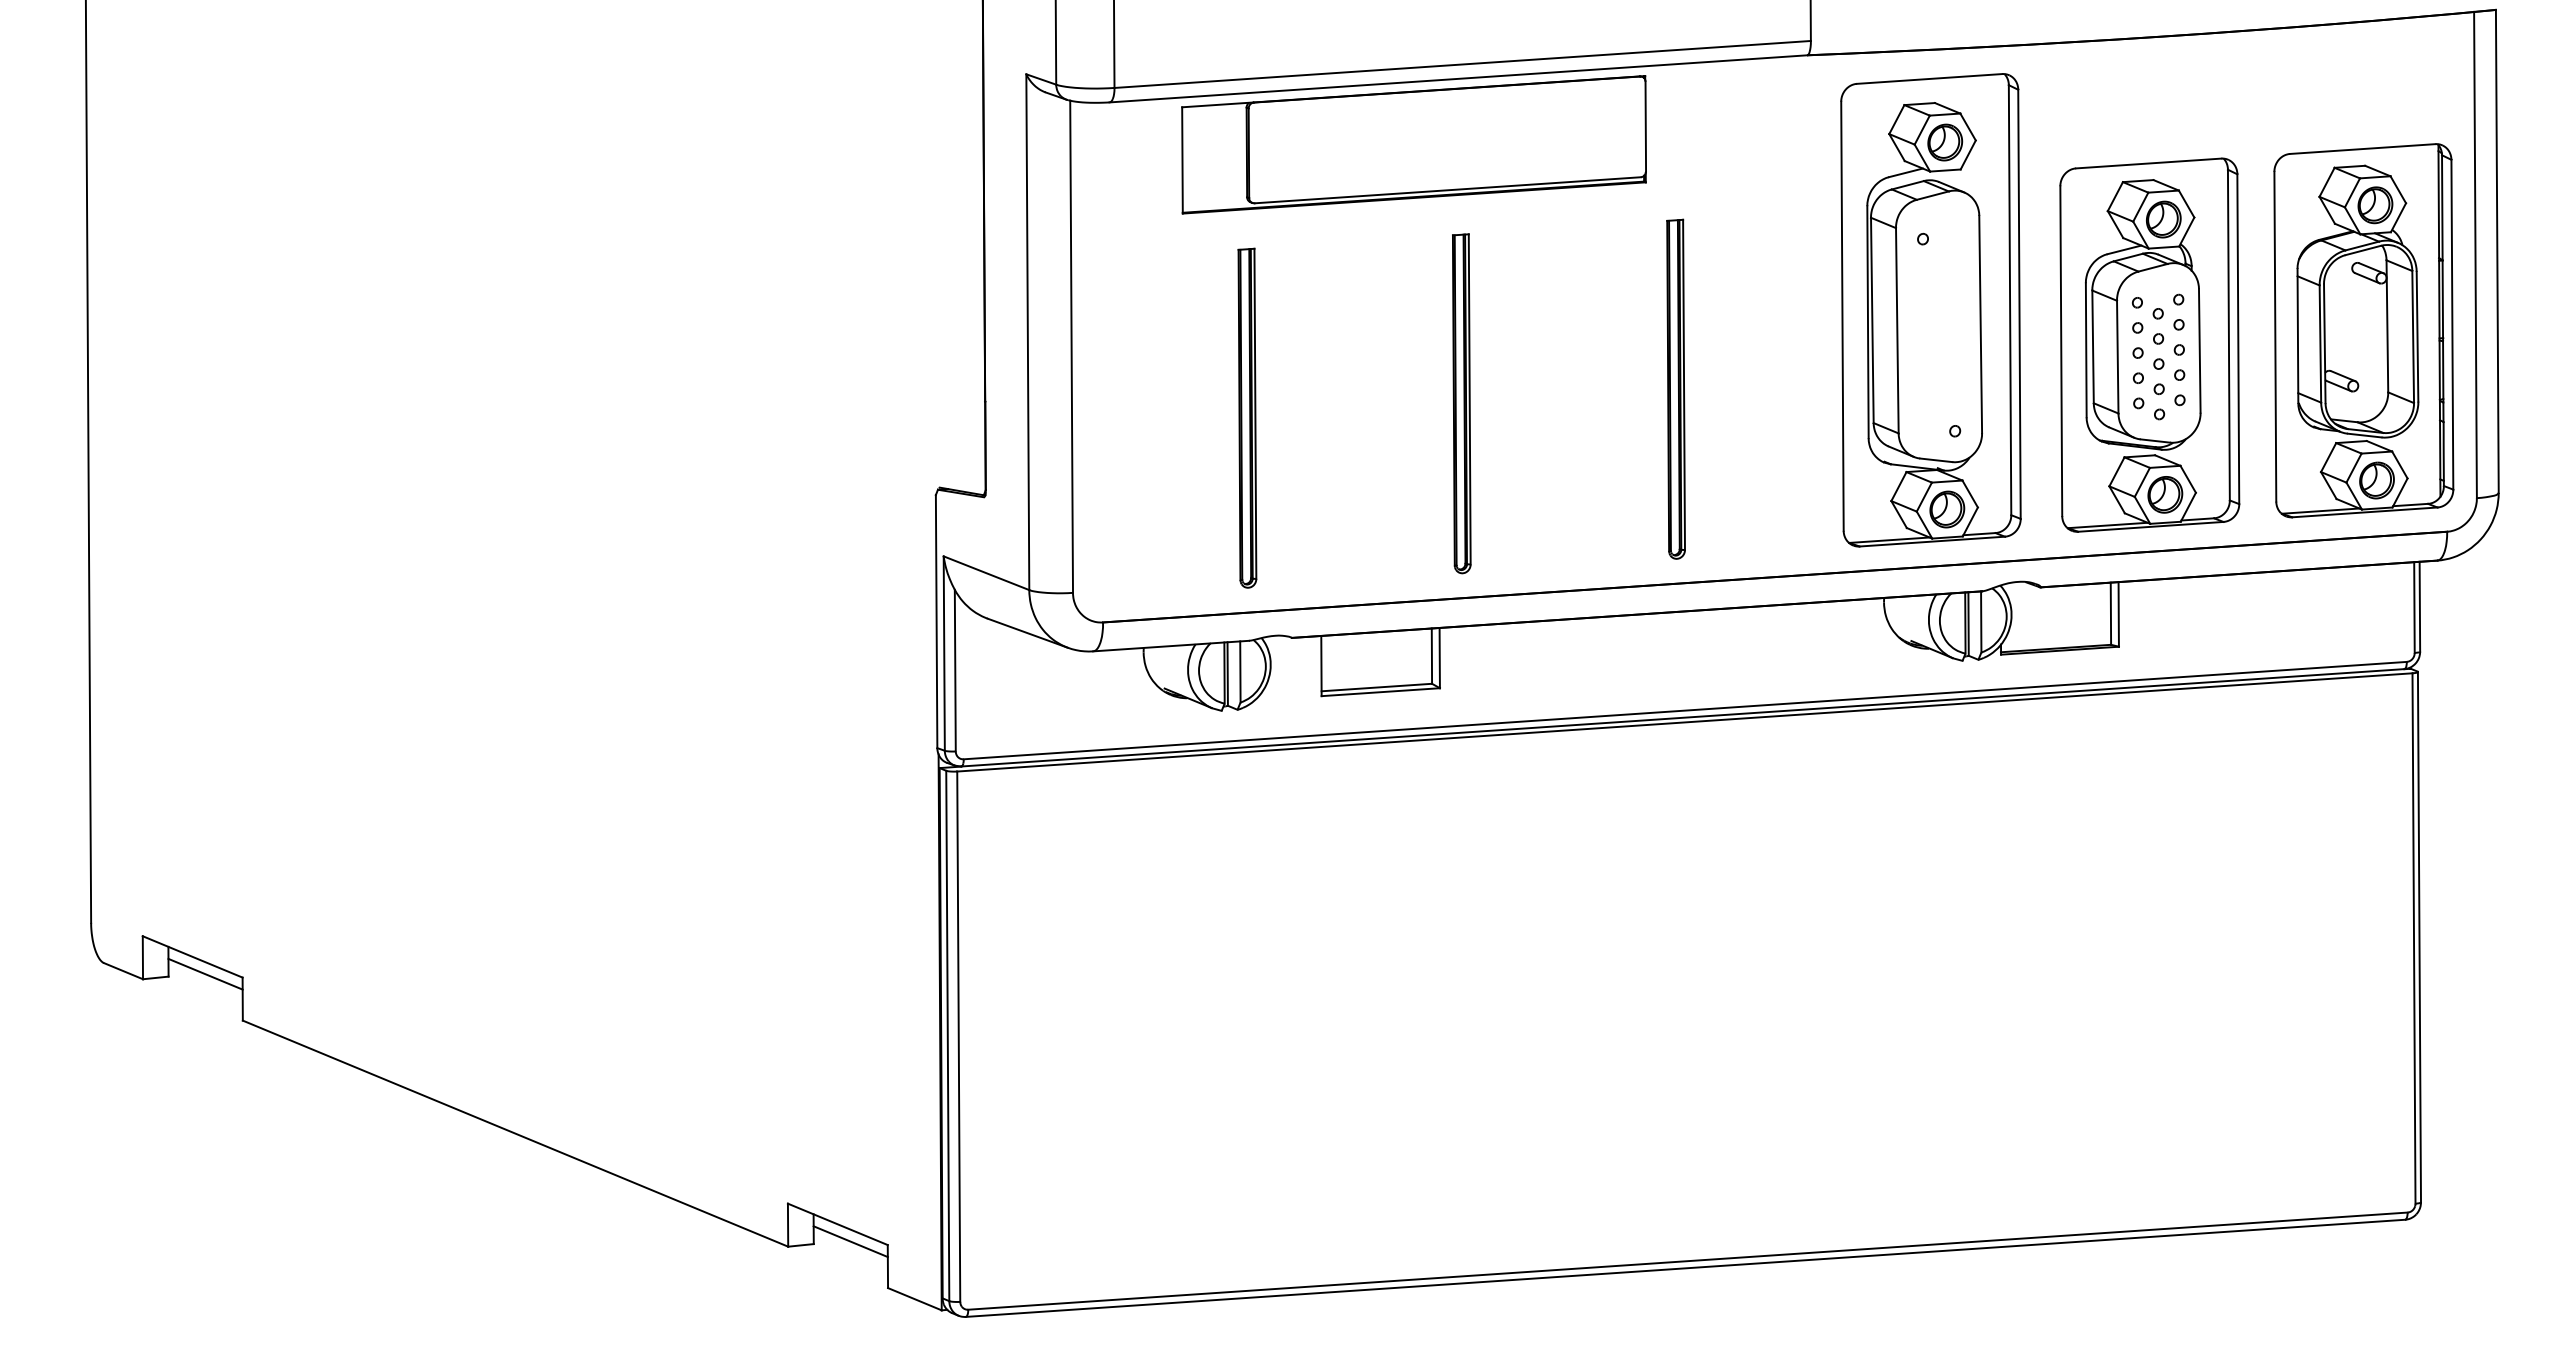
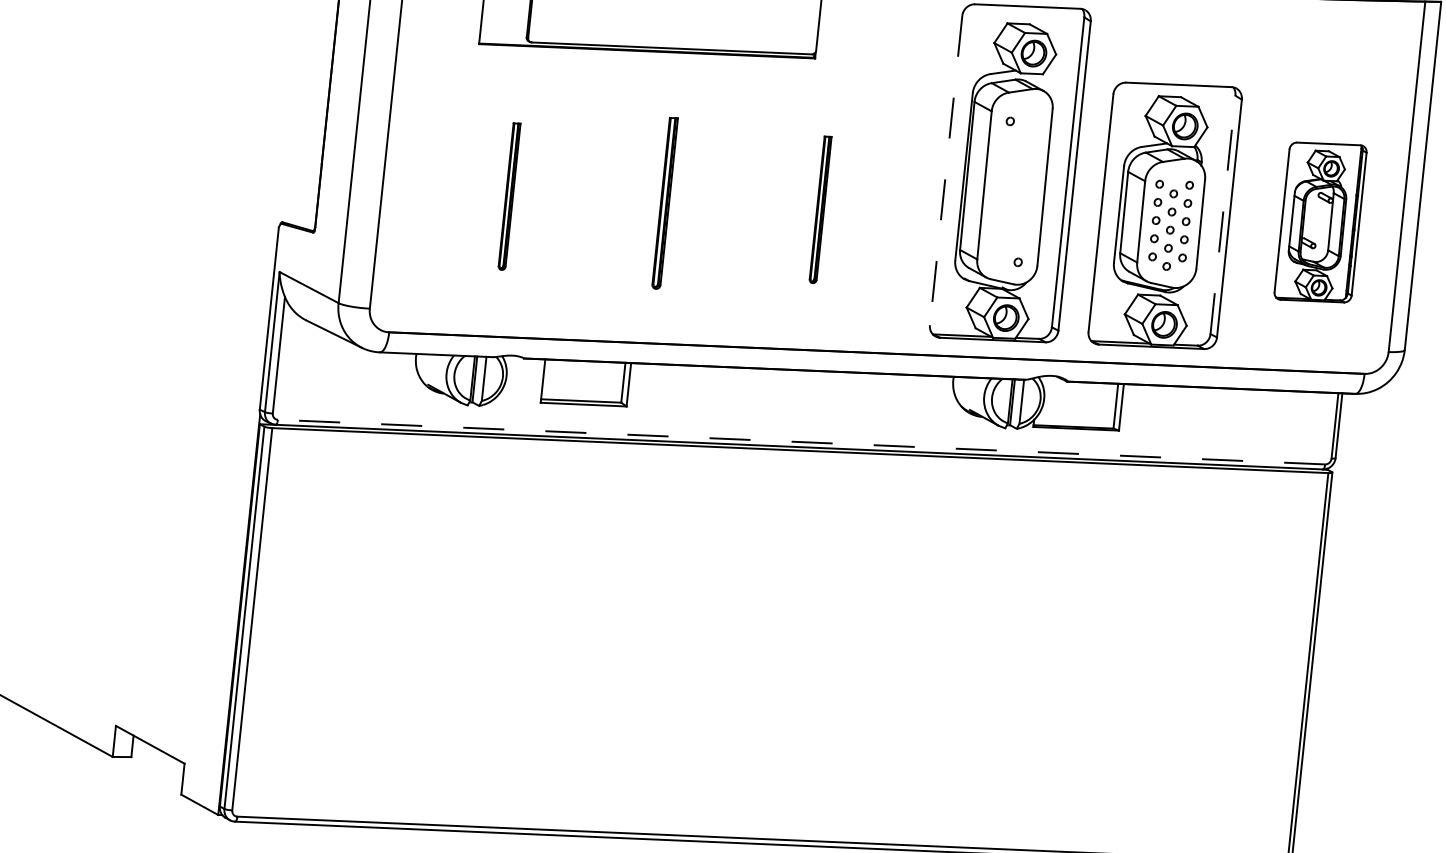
line: (1842, 316) -> (946, 170), solid -> dashed
part: (2363, 330) -> (1320, 222), size x0.6
line: (2228, 334) -> (1222, 214), solid -> dashed
part: (1675, 388) -> (820, 209), size x0.6
part: (1461, 403) -> (664, 203), size x0.7
part: (1247, 417) -> (509, 196), size x0.6
line: (1684, 710) -> (800, 441), solid -> dashed
line: (850, 1241) -> (158, 758), removed

